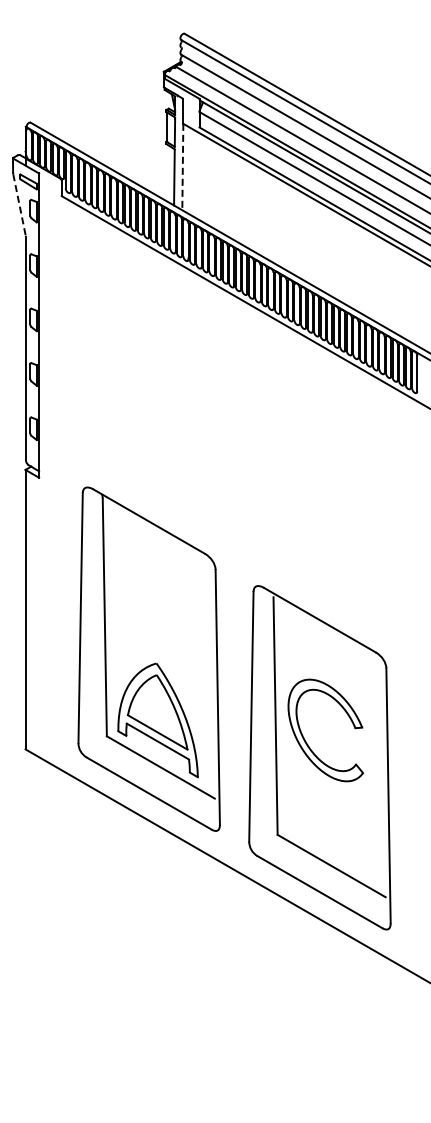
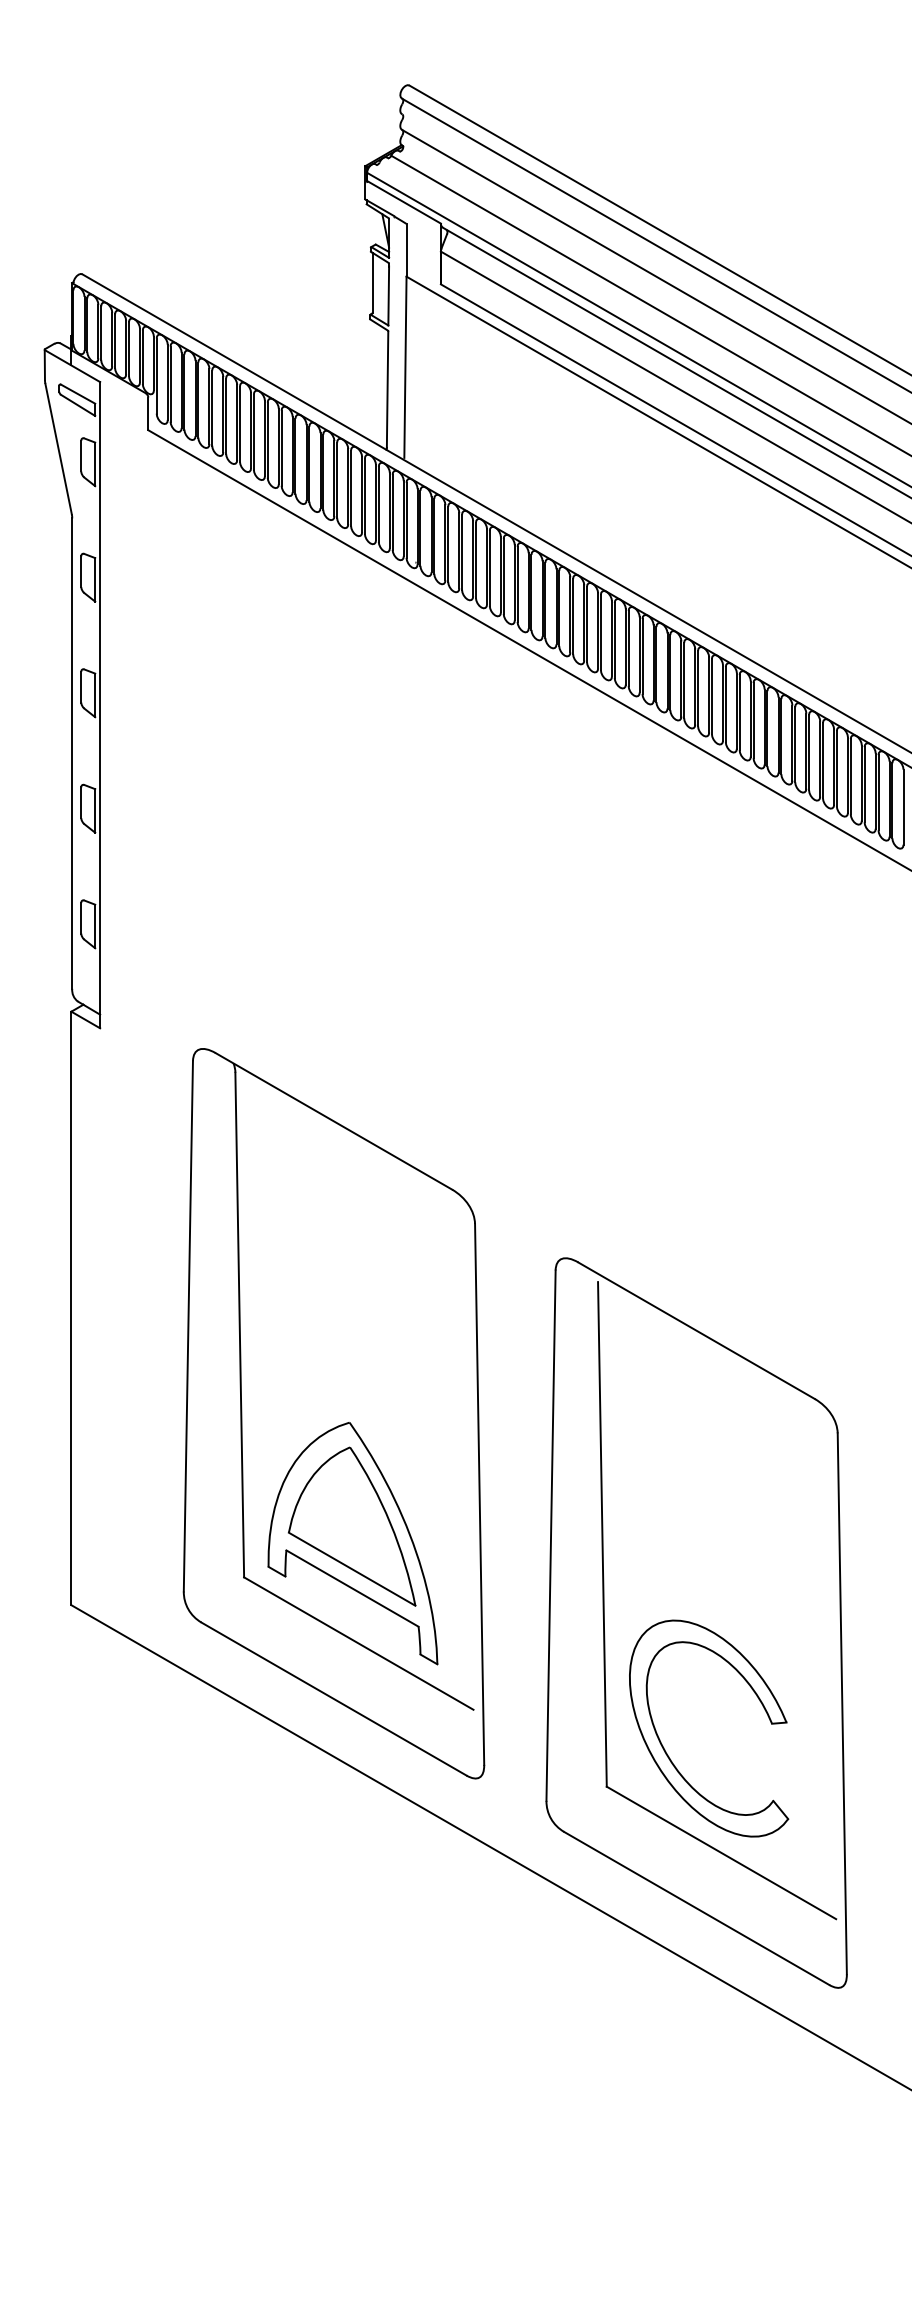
line: (182, 166) -> (404, 367), dashed -> solid
line: (19, 205) -> (58, 450), dashed -> solid
part: (305, 739) -> (665, 1747), moved

